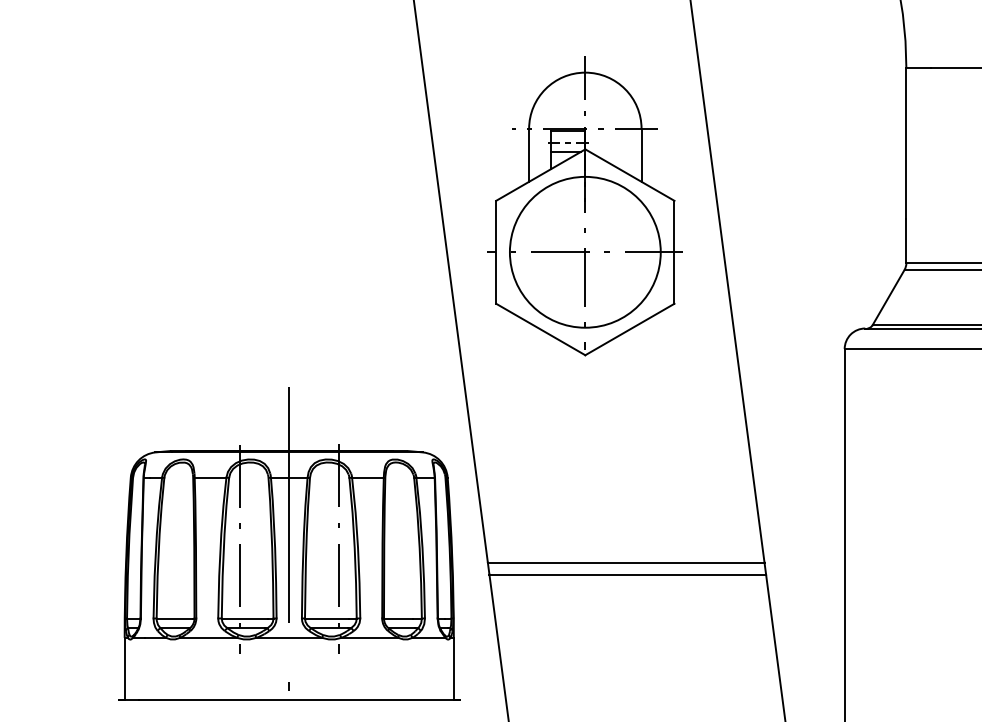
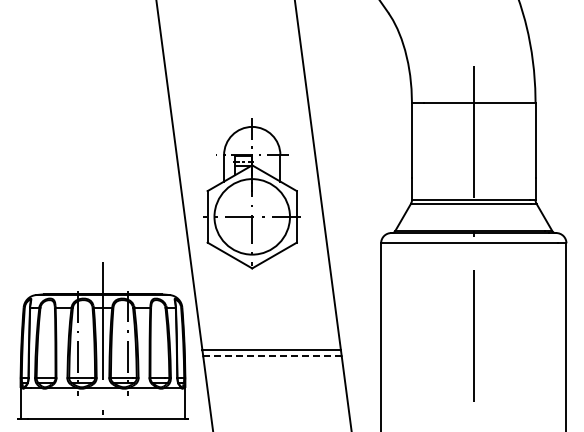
part: (583, 205) -> (251, 193), moved
line: (627, 575) -> (272, 356), solid -> dashed

